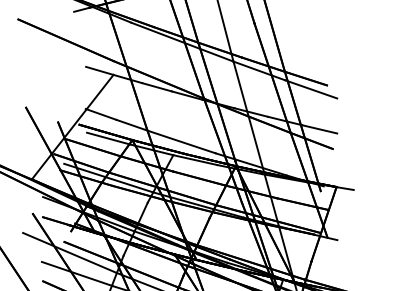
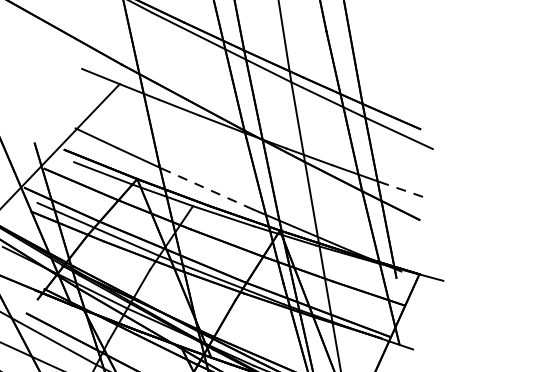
line: (320, 129) -> (404, 190), solid -> dashed
line: (181, 141) -> (206, 187), solid -> dashed

